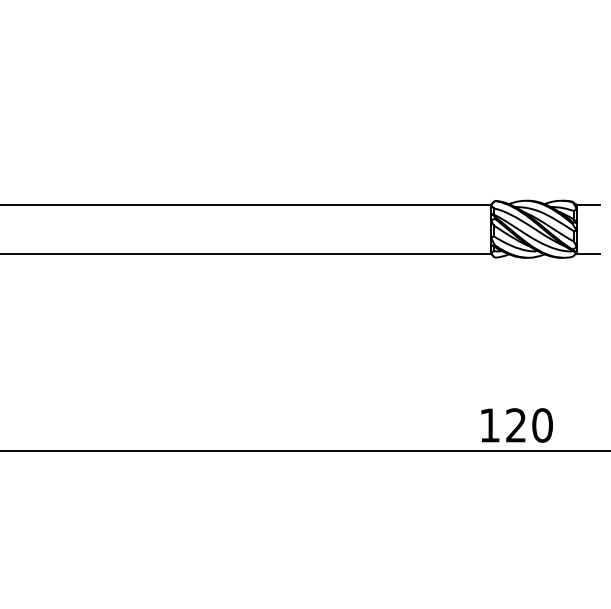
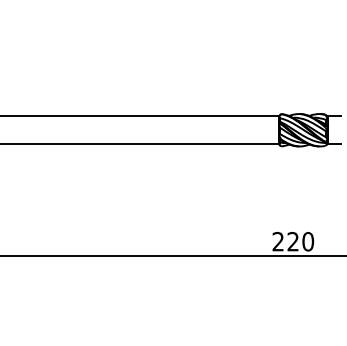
text: (488, 425) -> (277, 241), 120 -> 220

